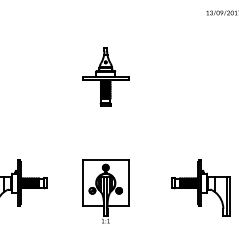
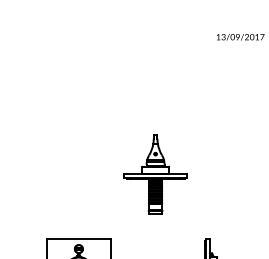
part: (105, 76) -> (155, 173), moved

